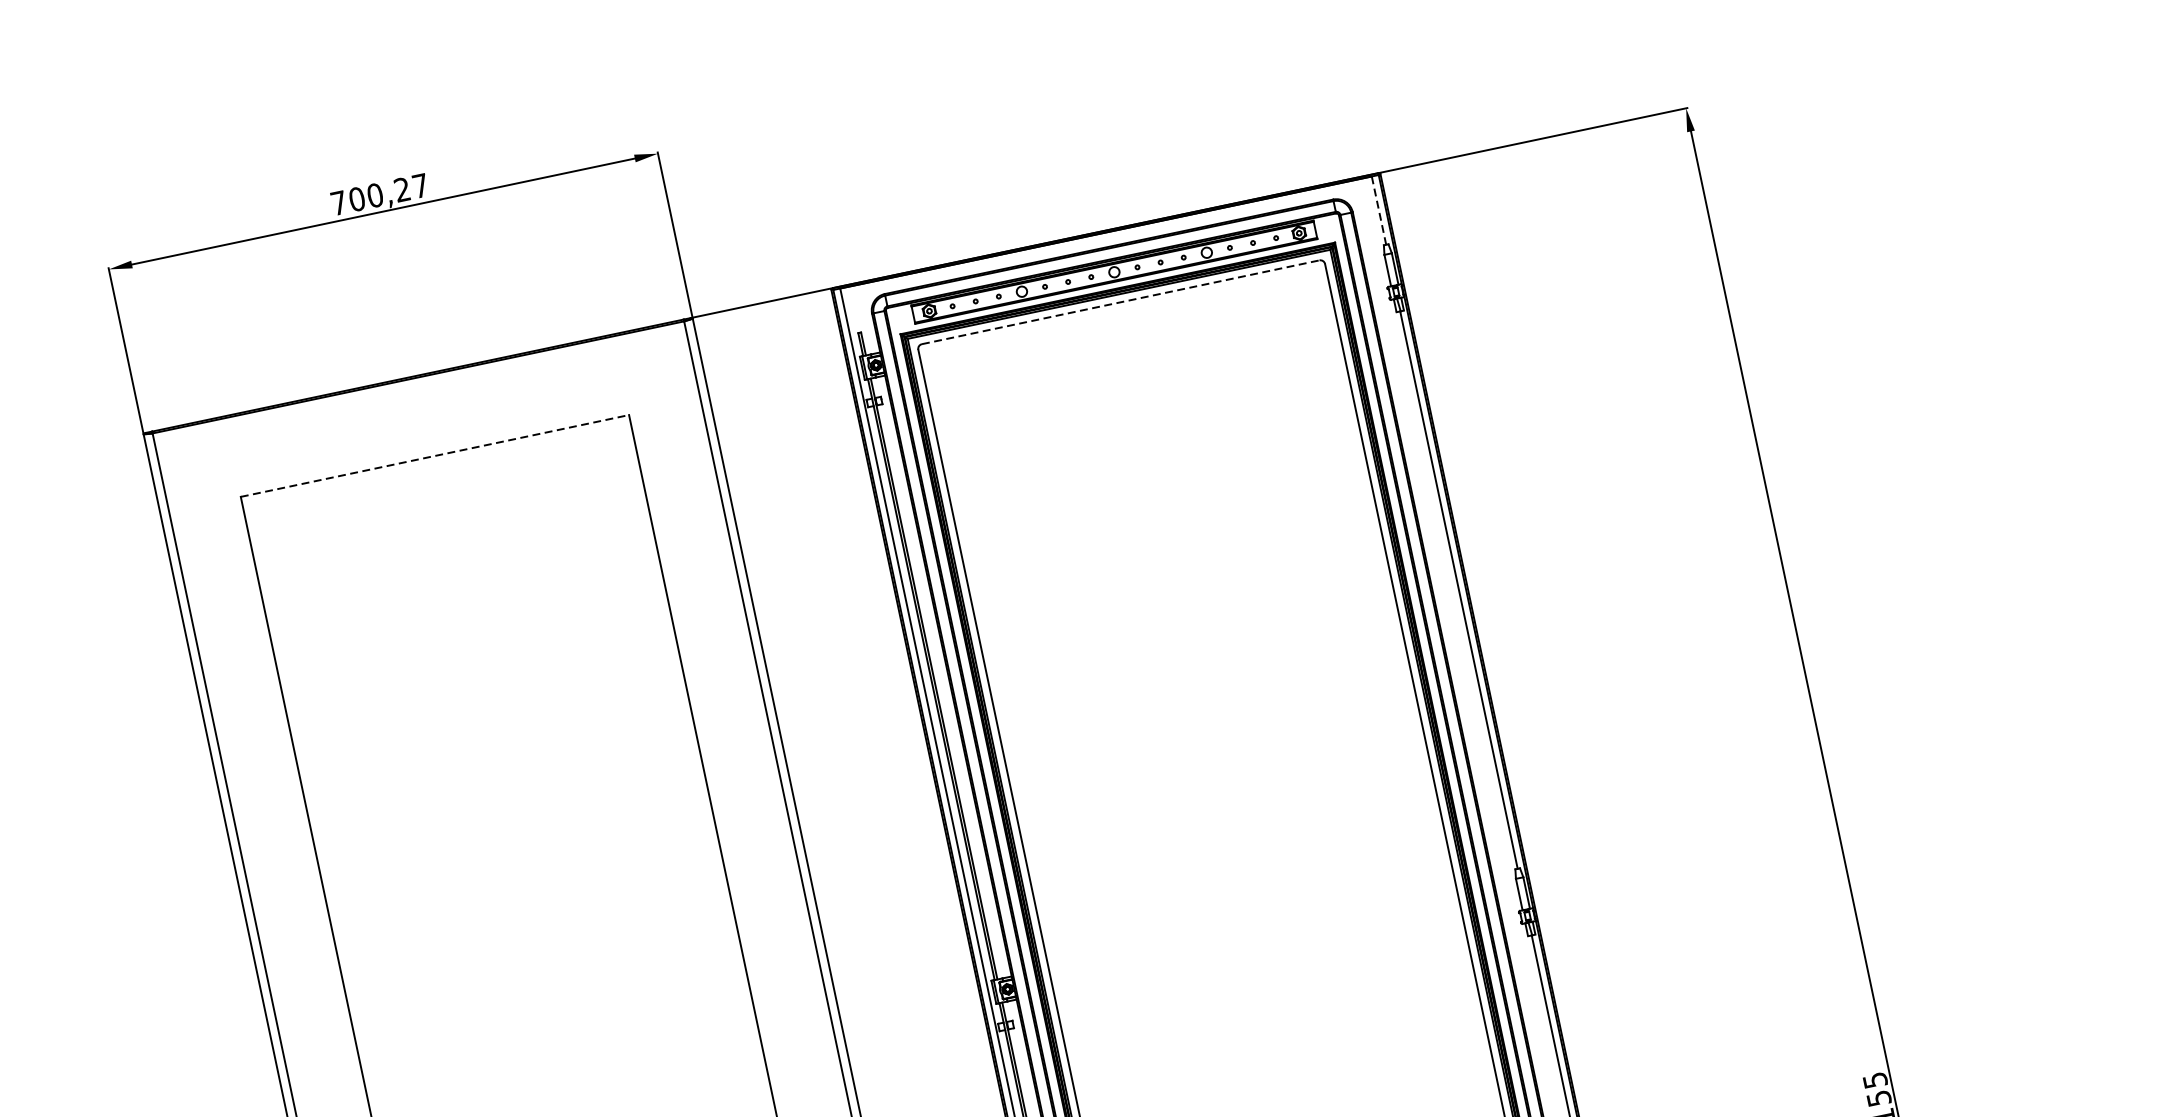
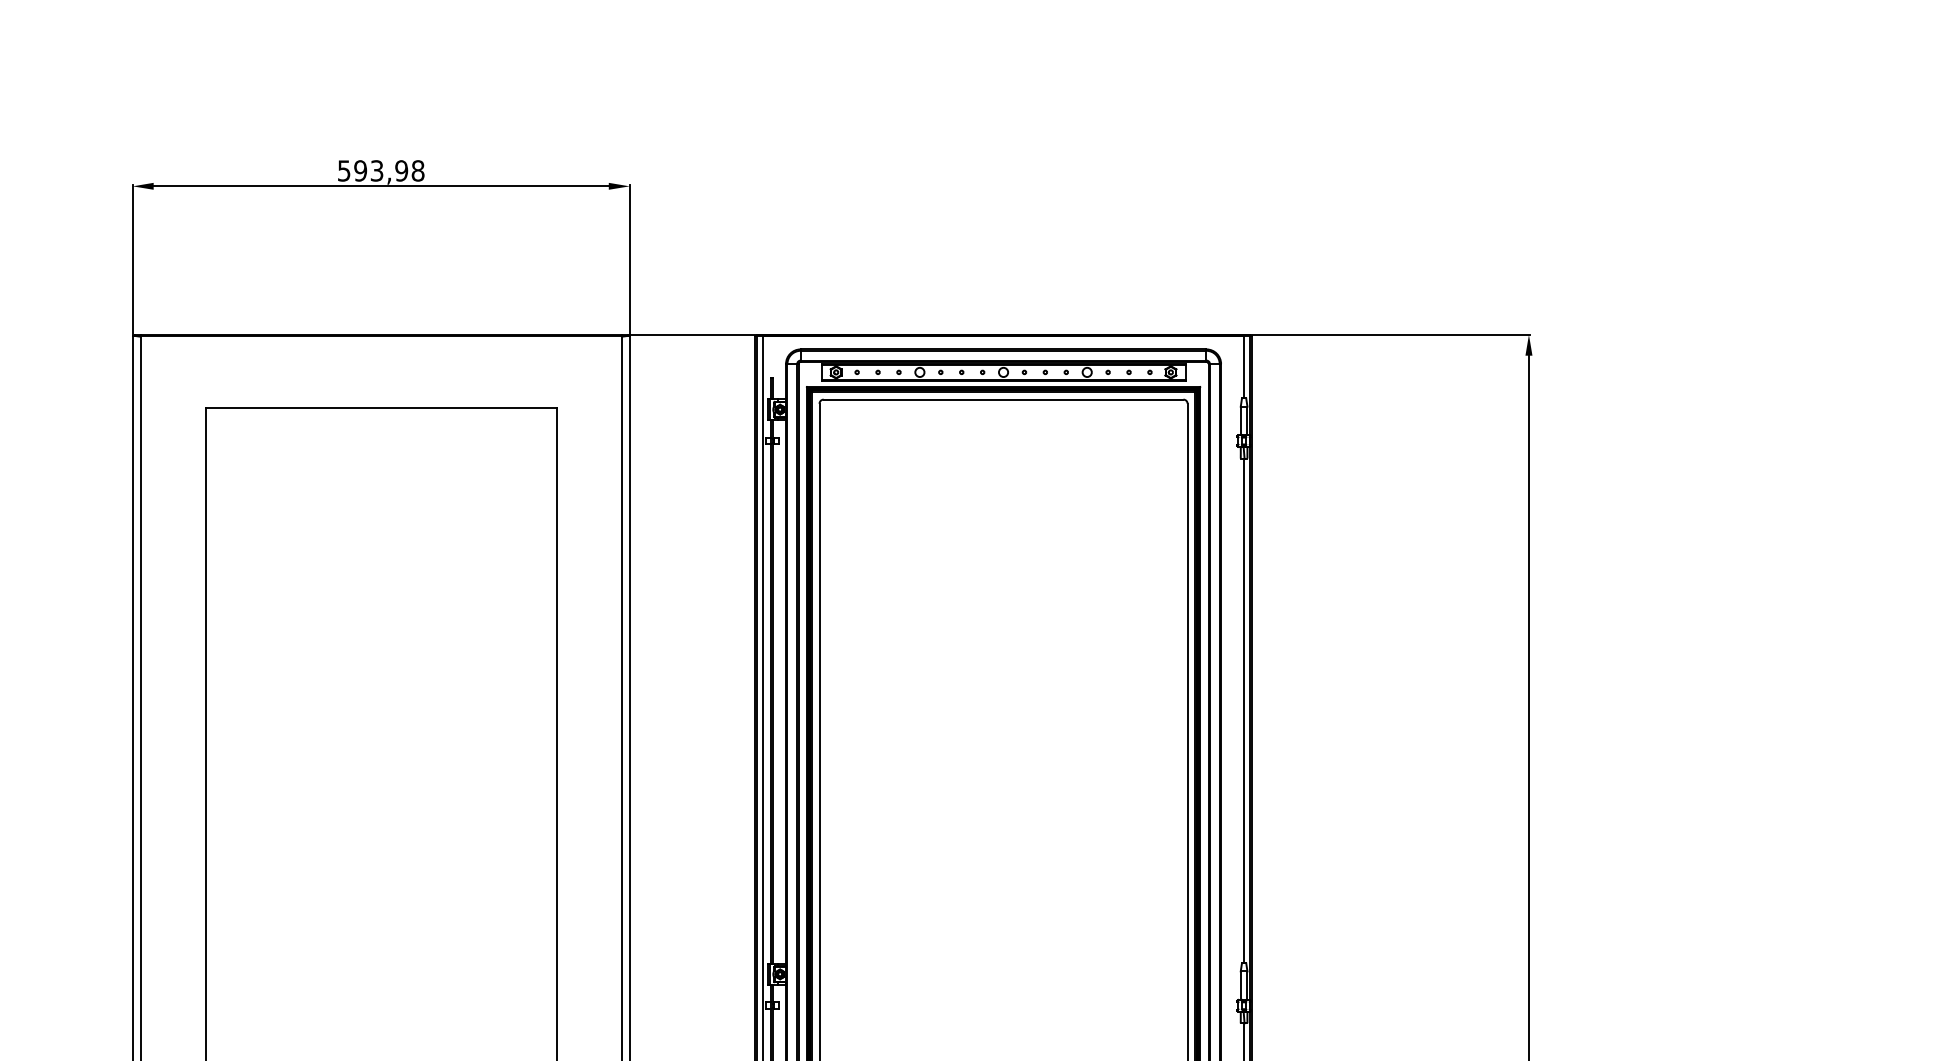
text: (380, 193) -> (381, 170), 700,27 -> 593,98
line: (1379, 210) -> (1244, 367), dashed -> solid
line: (1120, 302) -> (1003, 399), dashed -> solid
line: (435, 455) -> (381, 407), dashed -> solid

